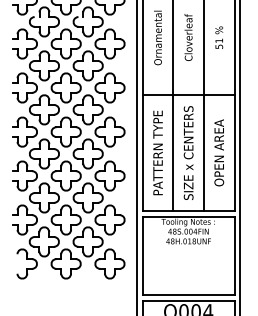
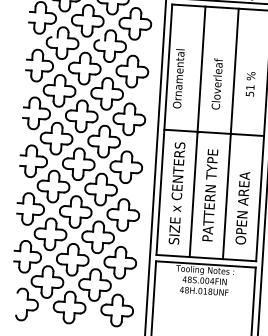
text: (157, 37) -> (178, 78), moved
text: (188, 37) -> (217, 84), moved
text: (219, 37) -> (250, 83), moved
text: (157, 152) -> (176, 192), PATTERN TYPE -> SIZE x CENTERS
text: (188, 152) -> (210, 194), SIZE x CENTERS -> PATTERN TYPE
text: (219, 152) -> (243, 207), moved

